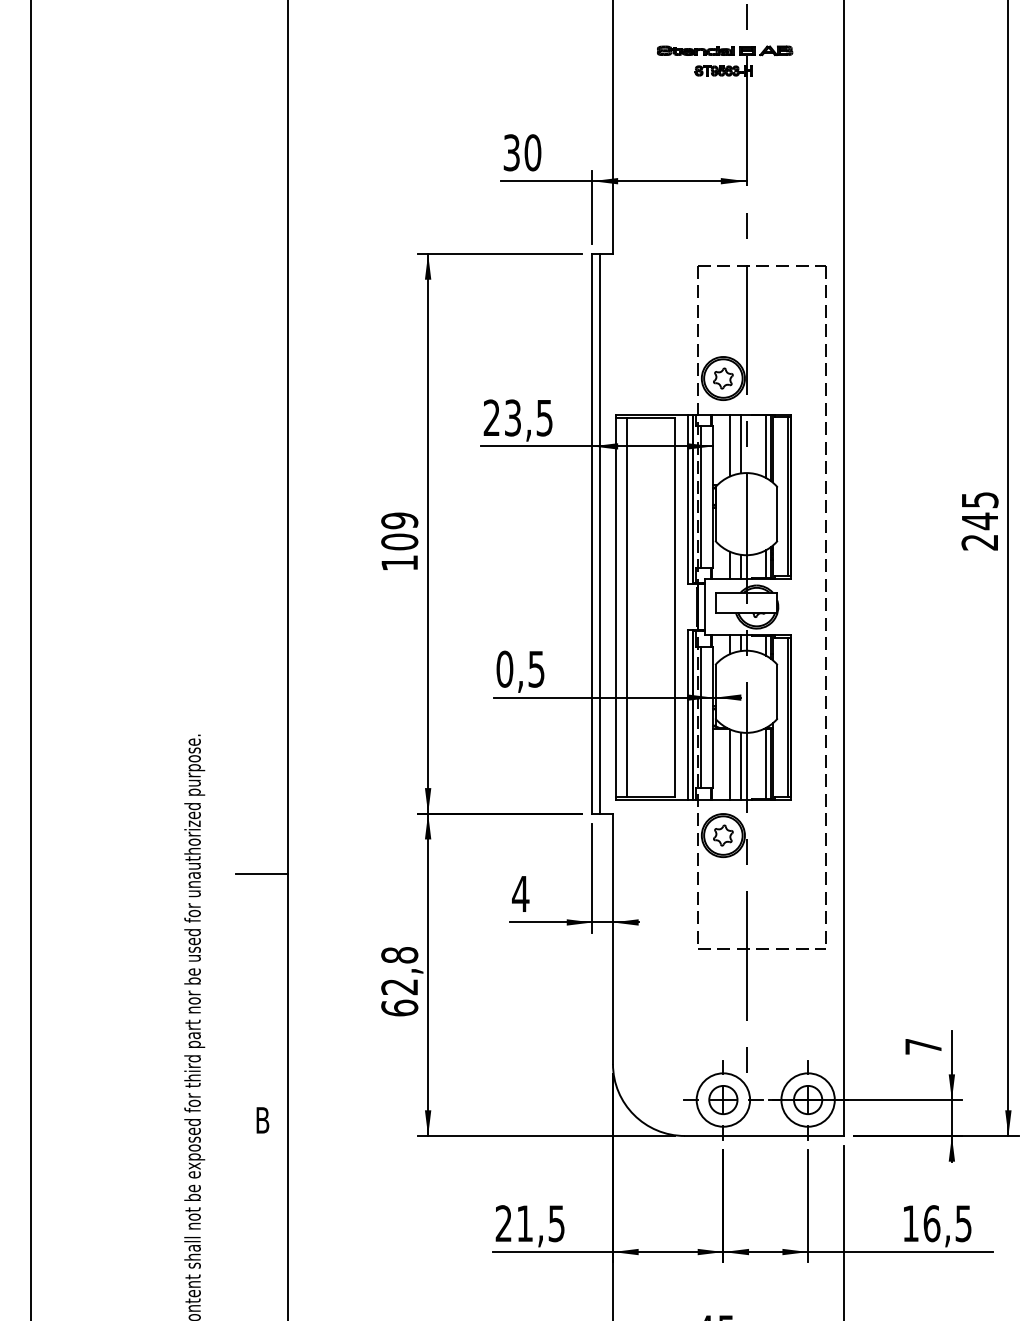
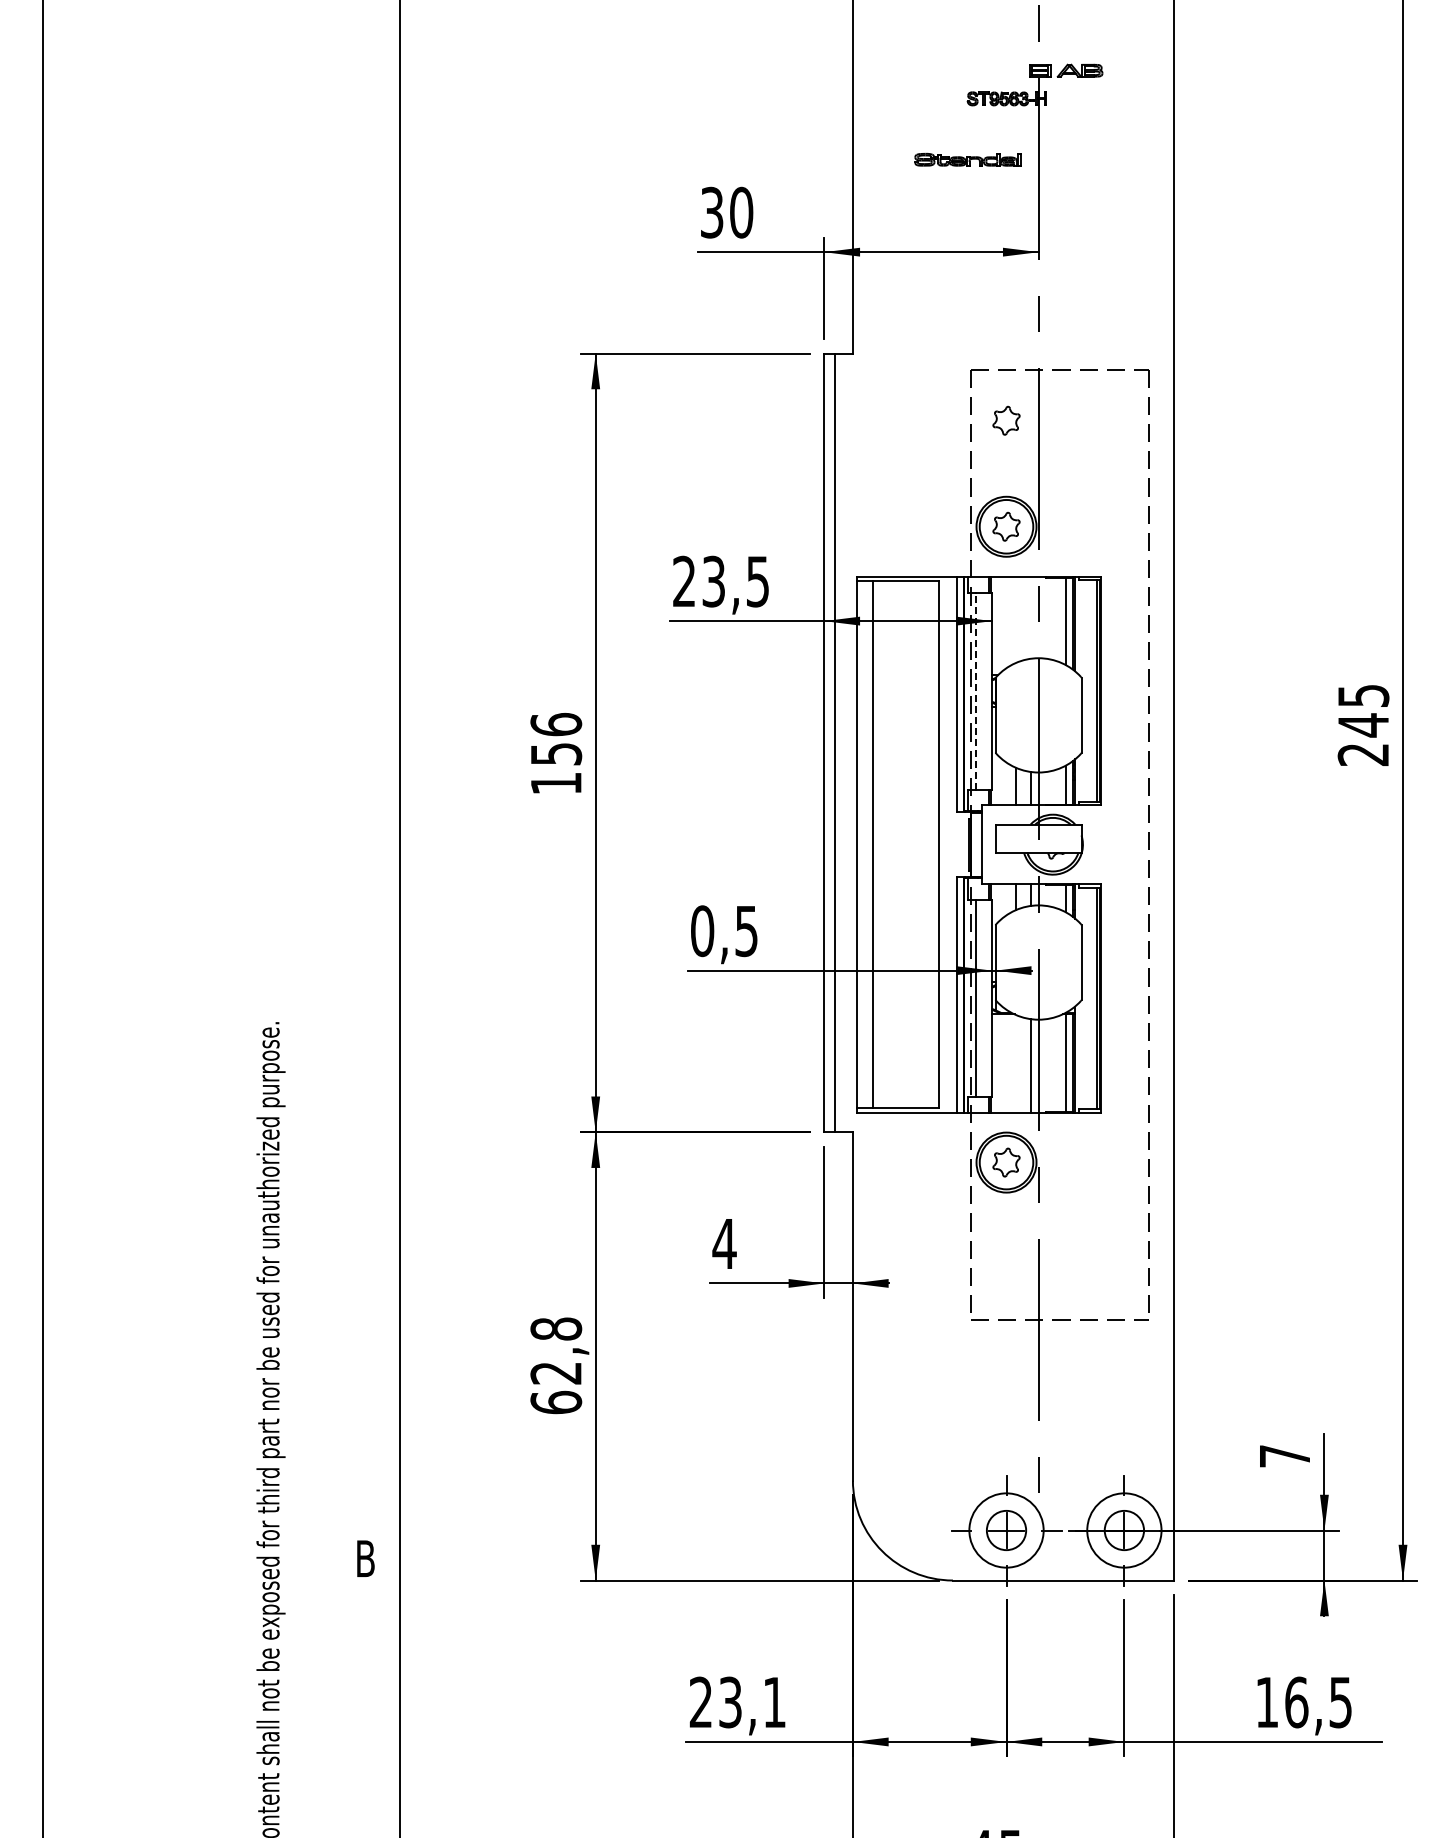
part: (695, 50) -> (967, 159), moved
part: (723, 302) -> (1006, 420), added
line: (741, 443) -> (1031, 617), removed
line: (730, 445) -> (1016, 619), removed
line: (701, 496) -> (975, 691), solid -> dashed
text: (399, 530) -> (556, 738), 109 -> 156
line: (730, 764) -> (1016, 1063), removed
line: (261, 874) -> (364, 1216), removed
text: (540, 1223) -> (752, 1702), 21,5 -> 23,1

